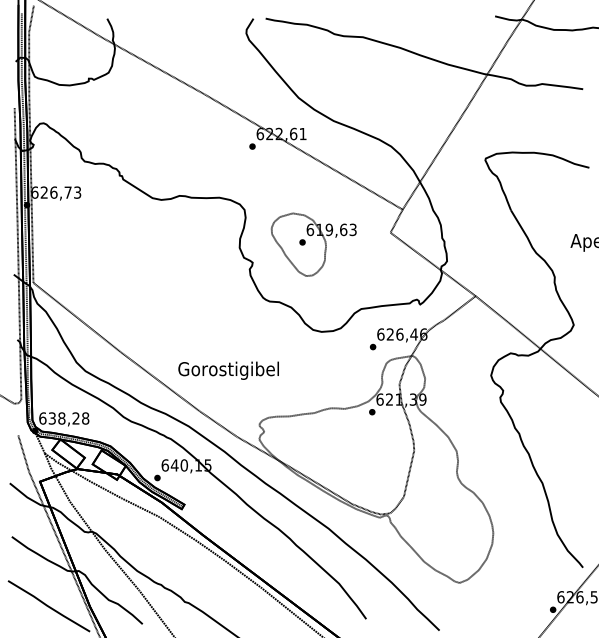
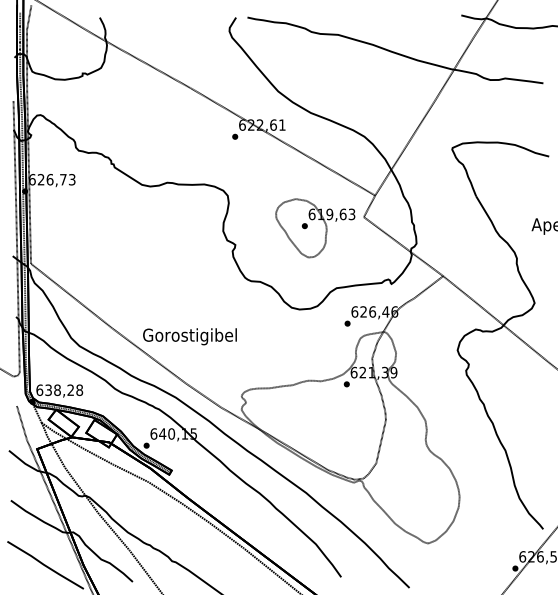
part: (313, 244) -> (315, 228), moved
text: (228, 370) -> (189, 336), moved

